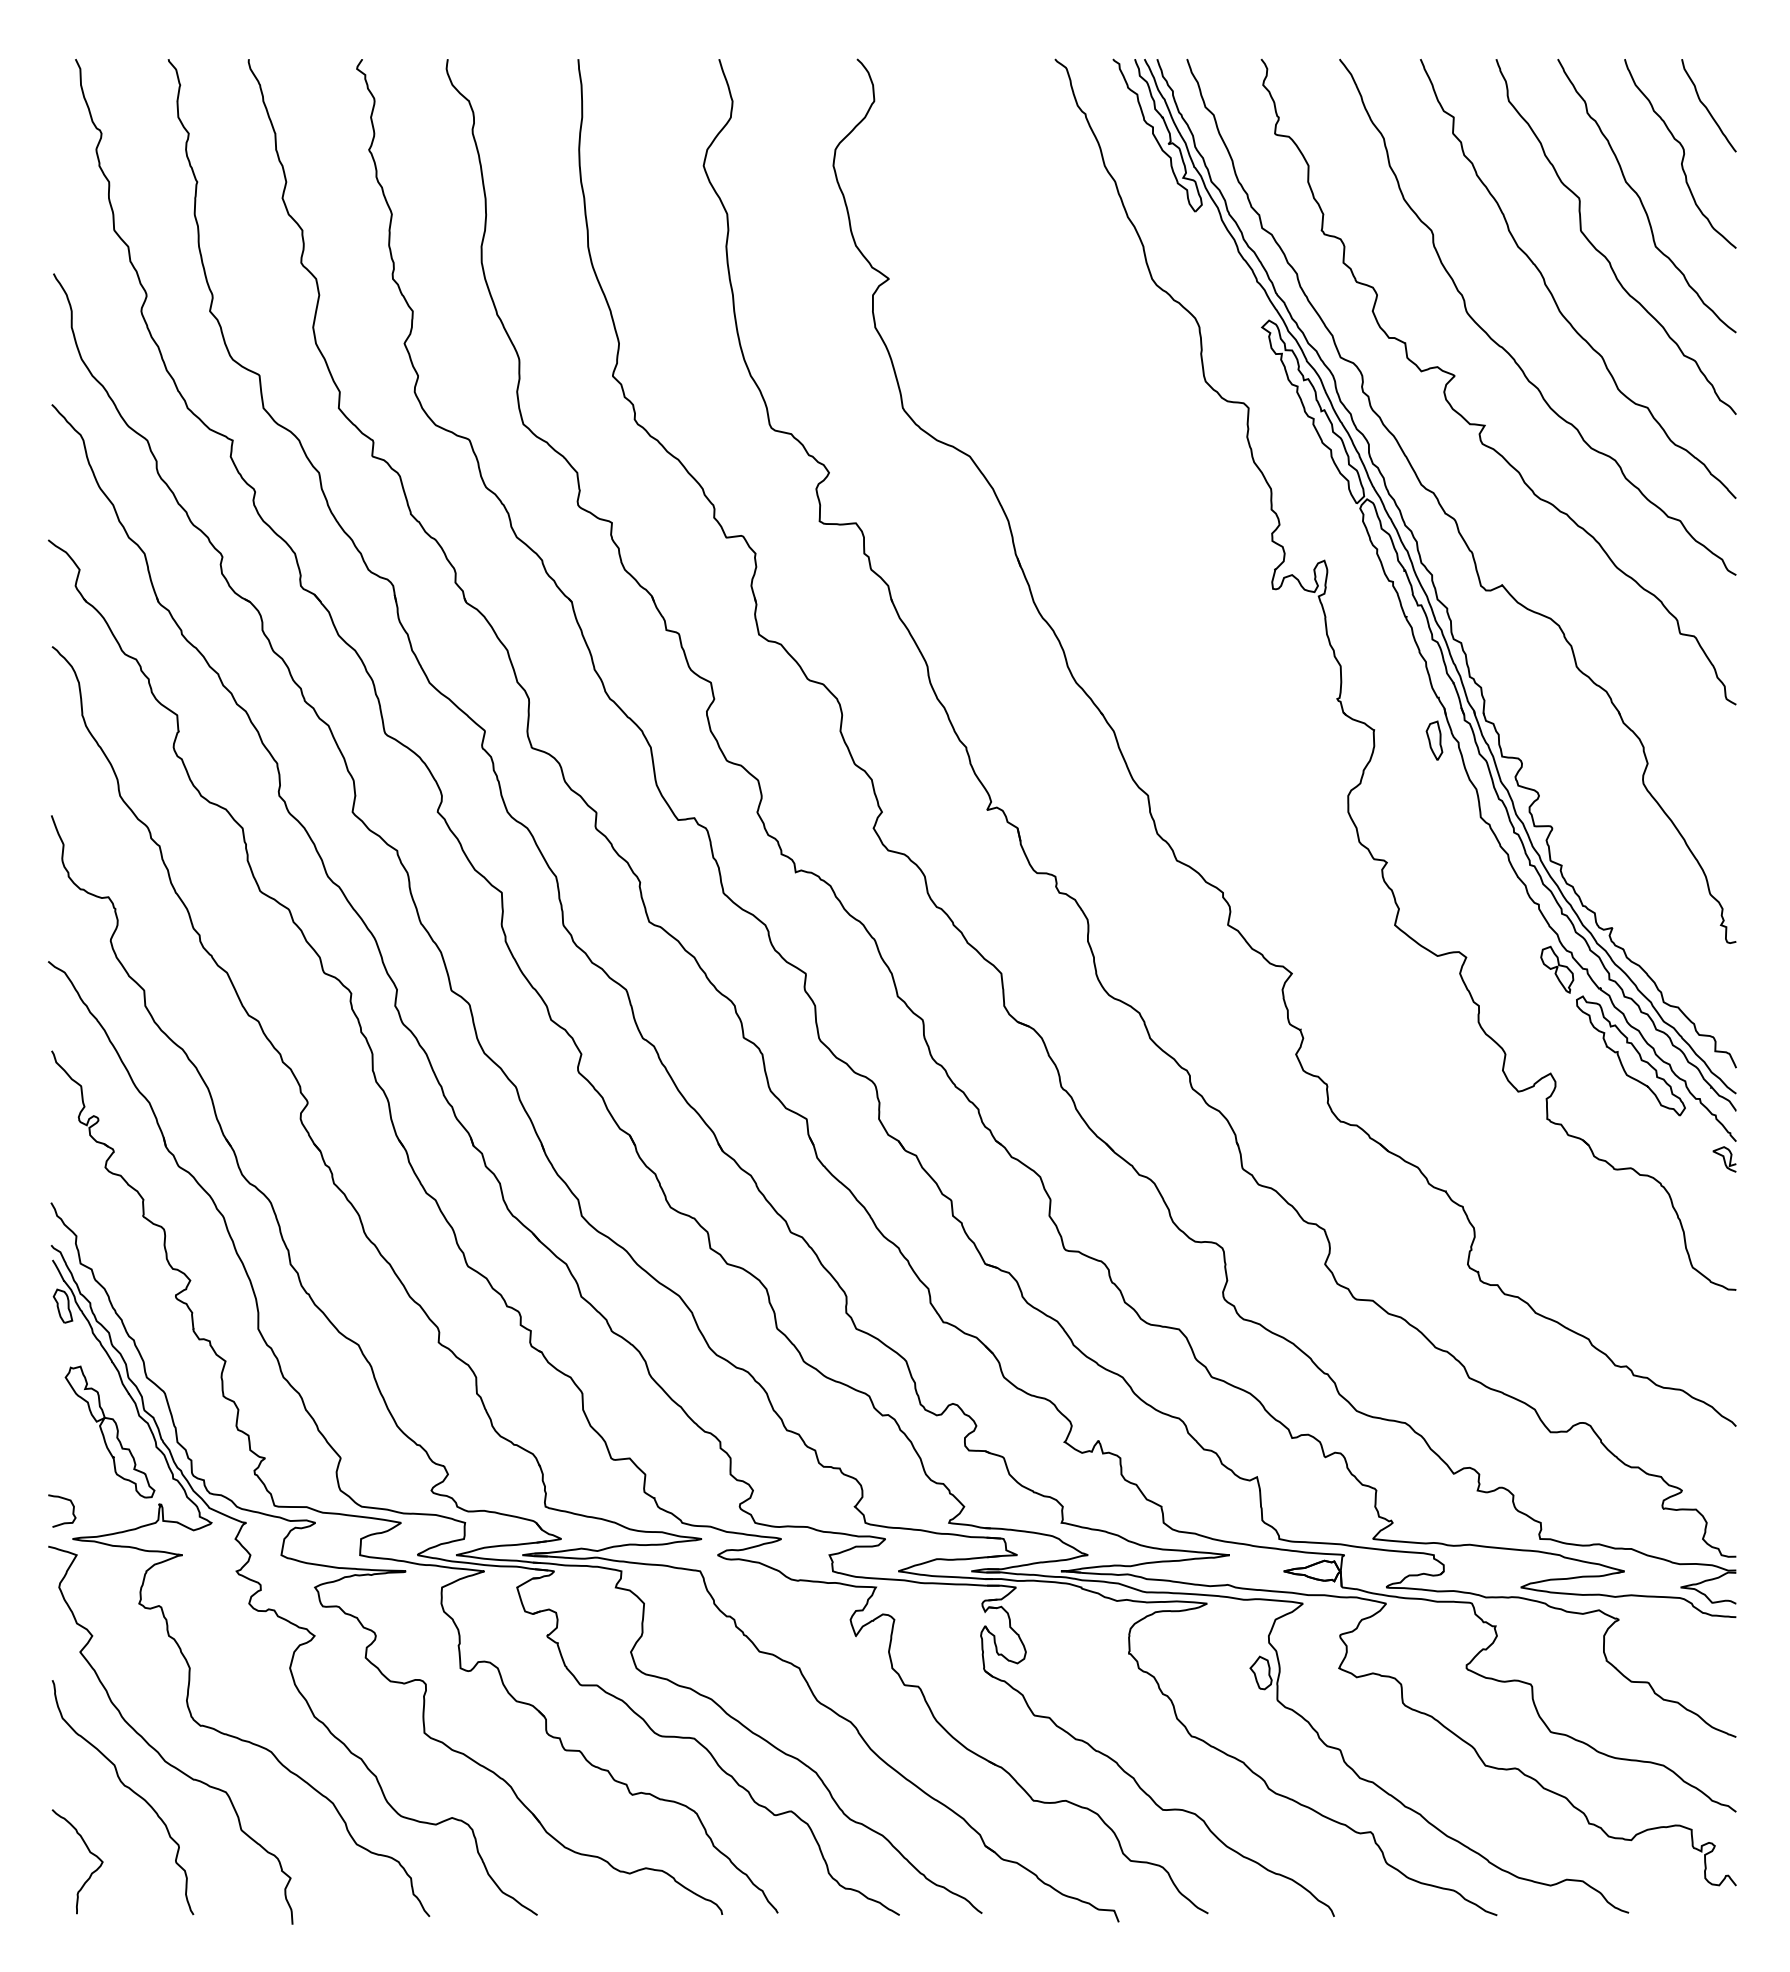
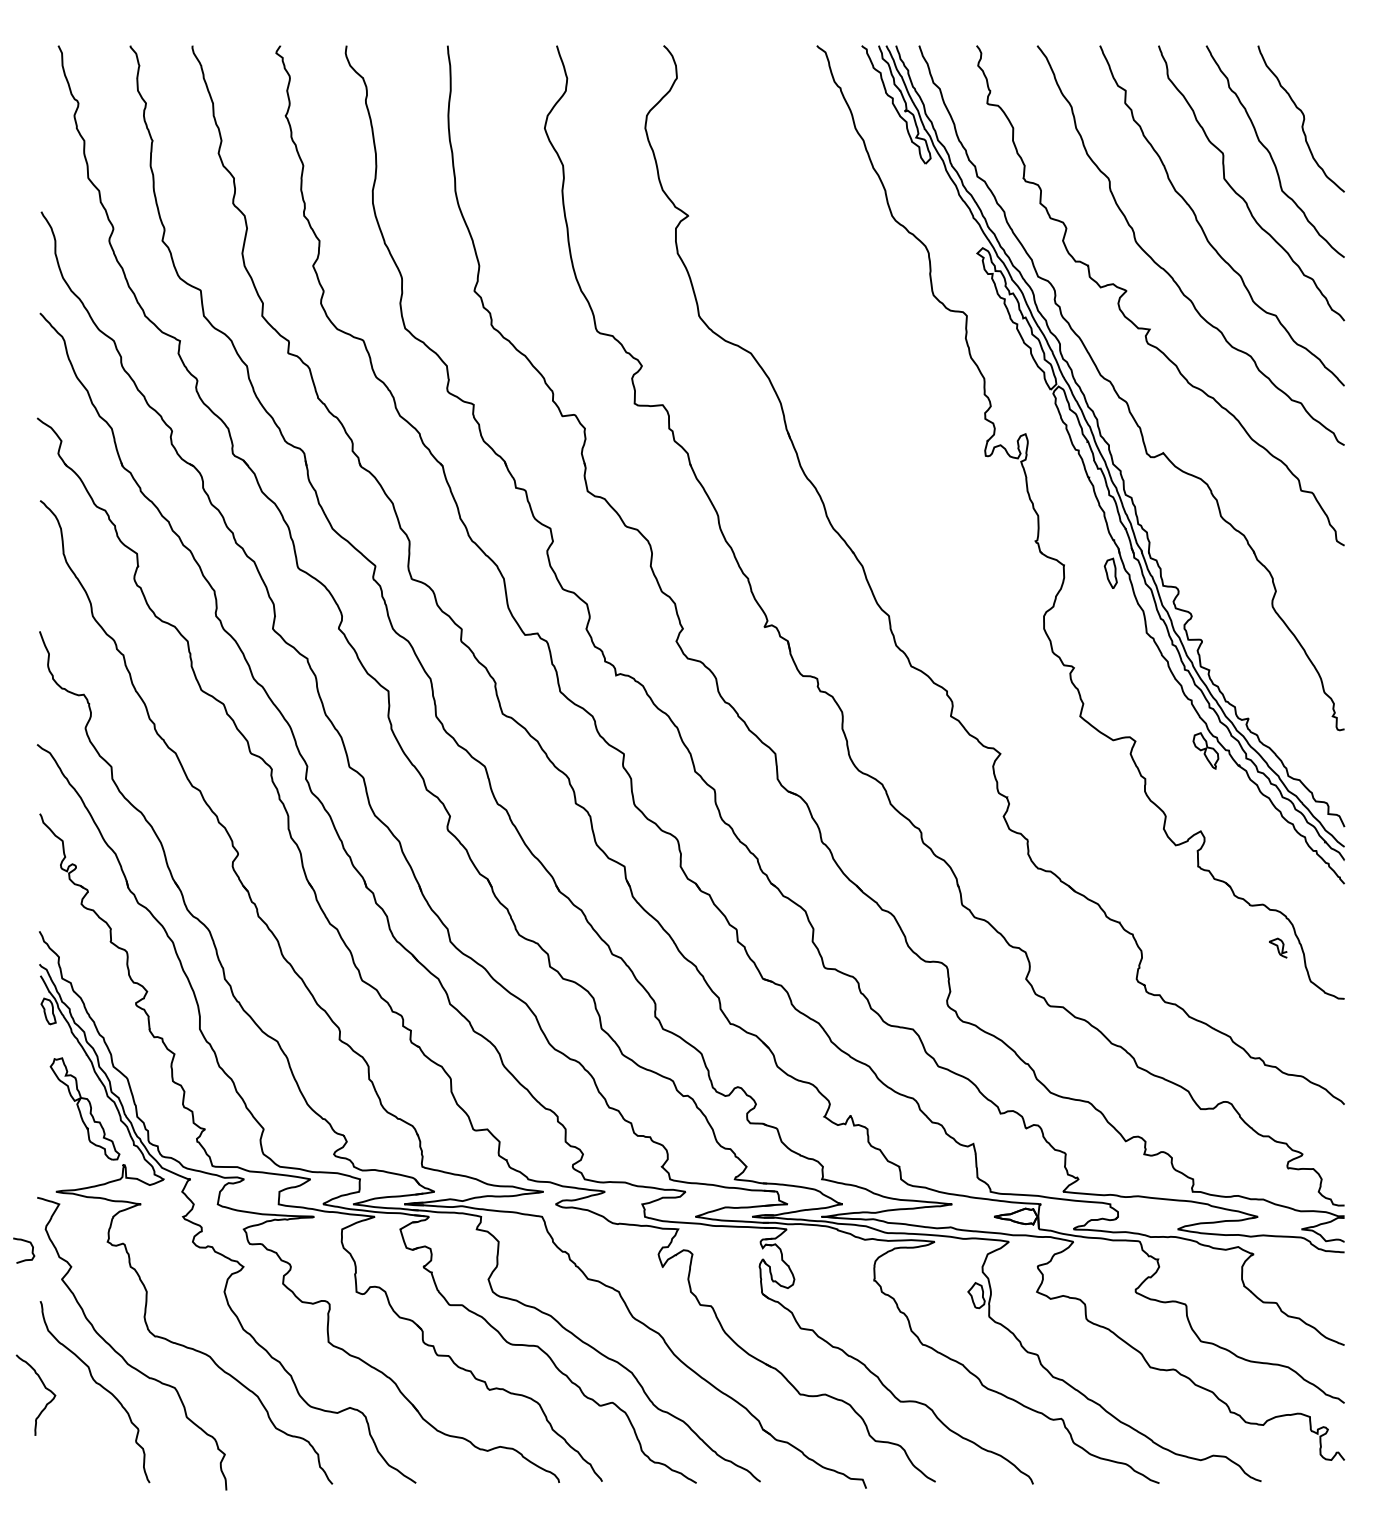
curve: (1706, 106) -> (1321, 82), removed
part: (1630, 1055) -> (1262, 817), removed
curve: (1724, 1159) -> (1278, 948), moved
curve: (72, 1510) -> (31, 1250), moved
curve: (88, 1851) -> (44, 1387), moved

